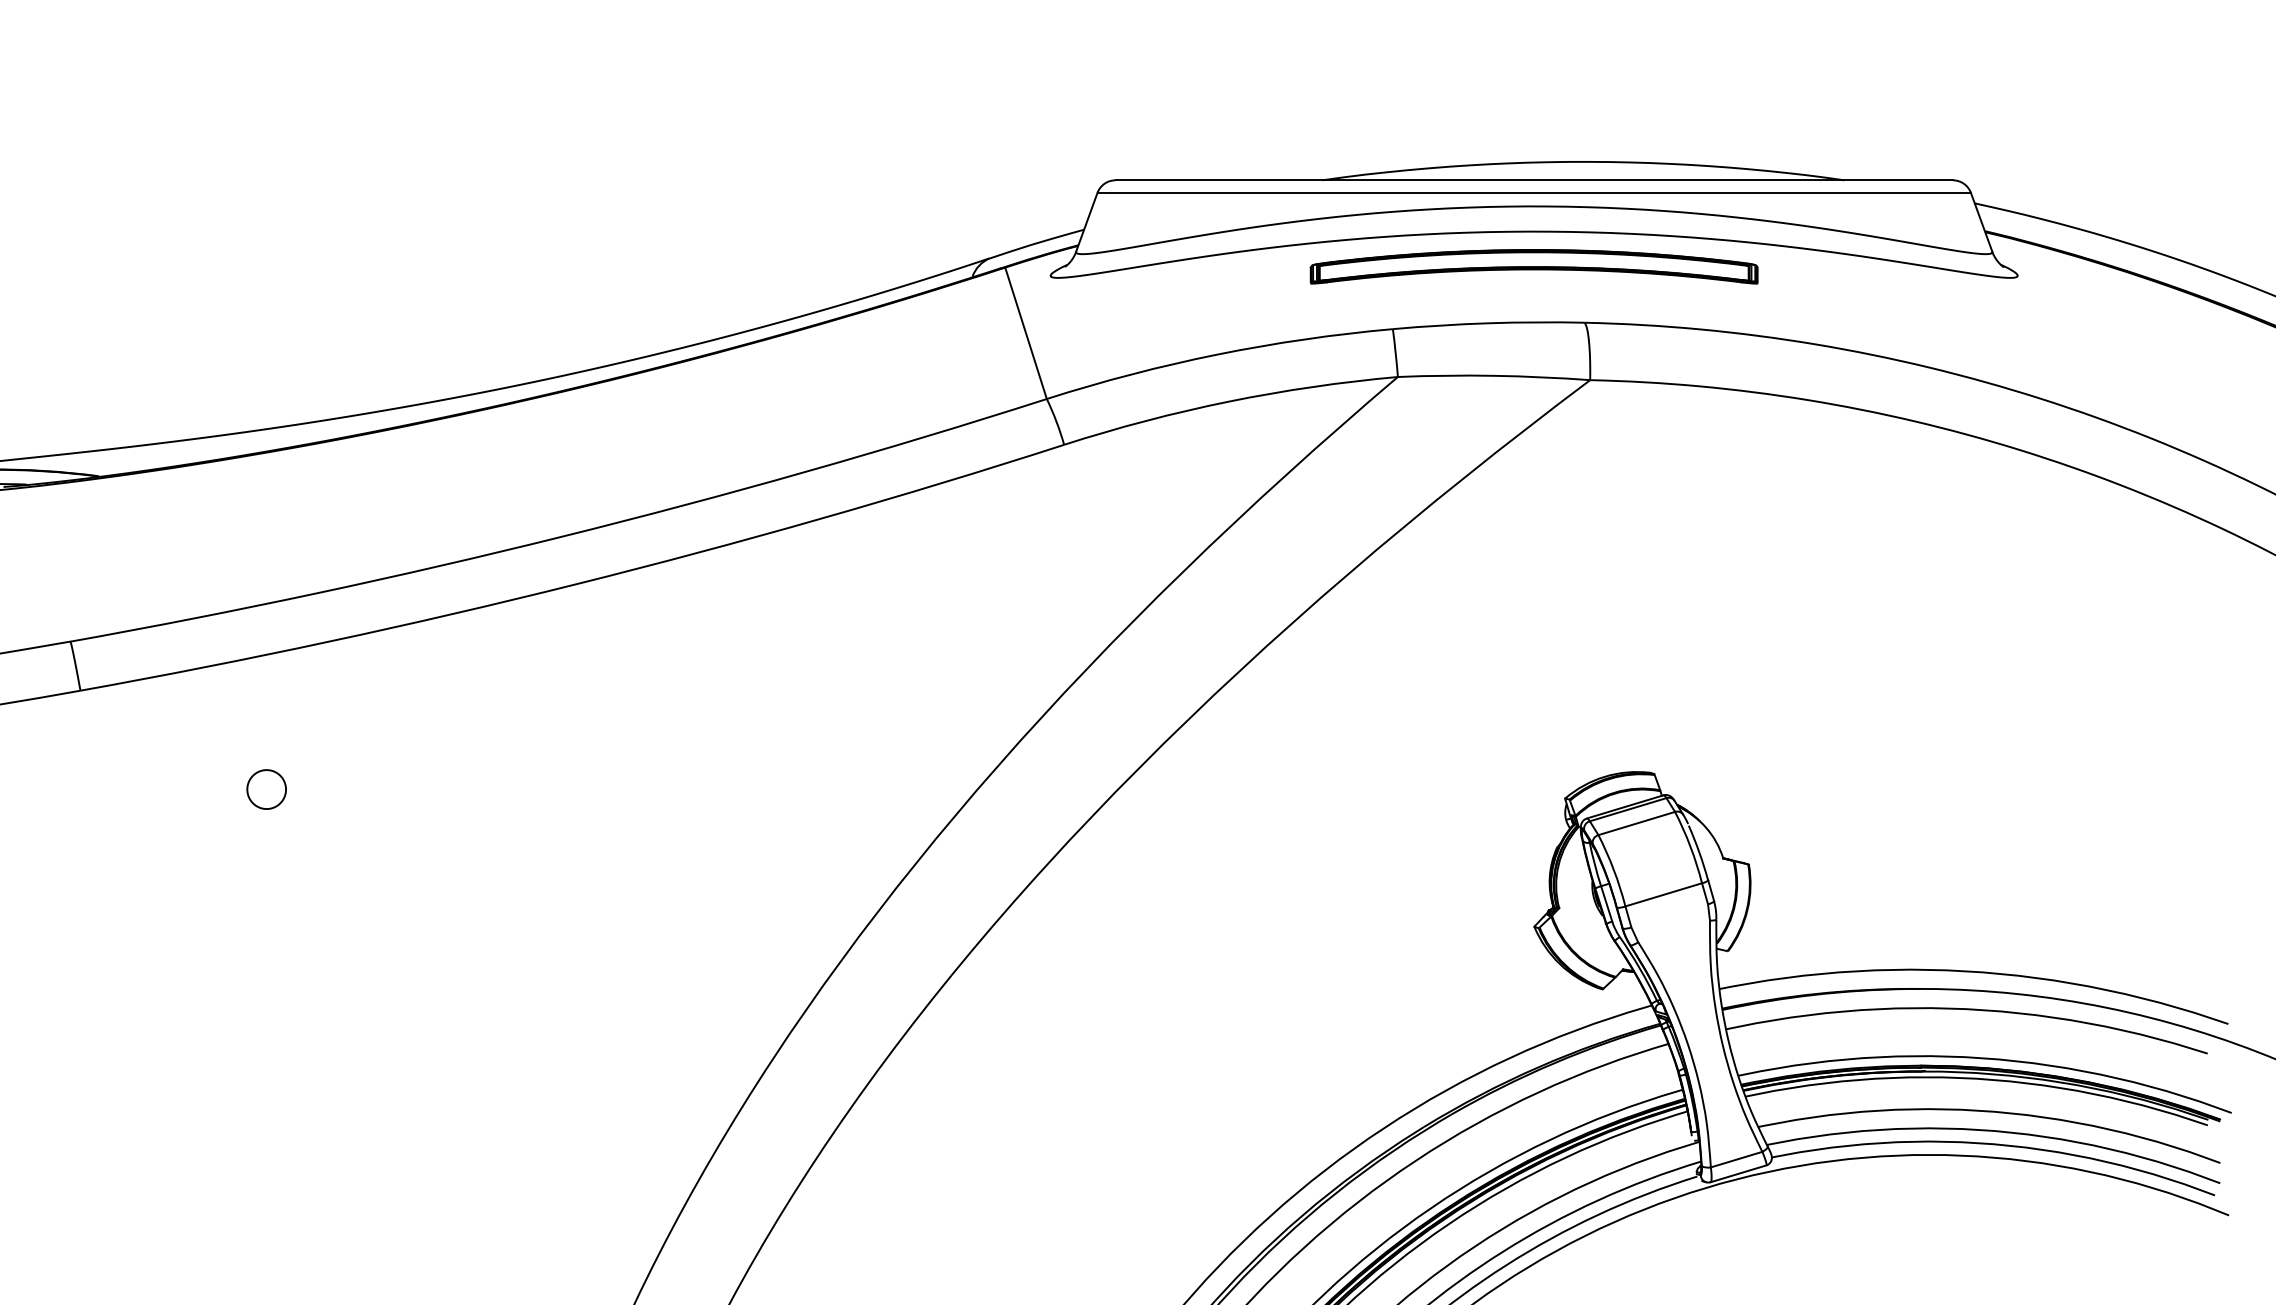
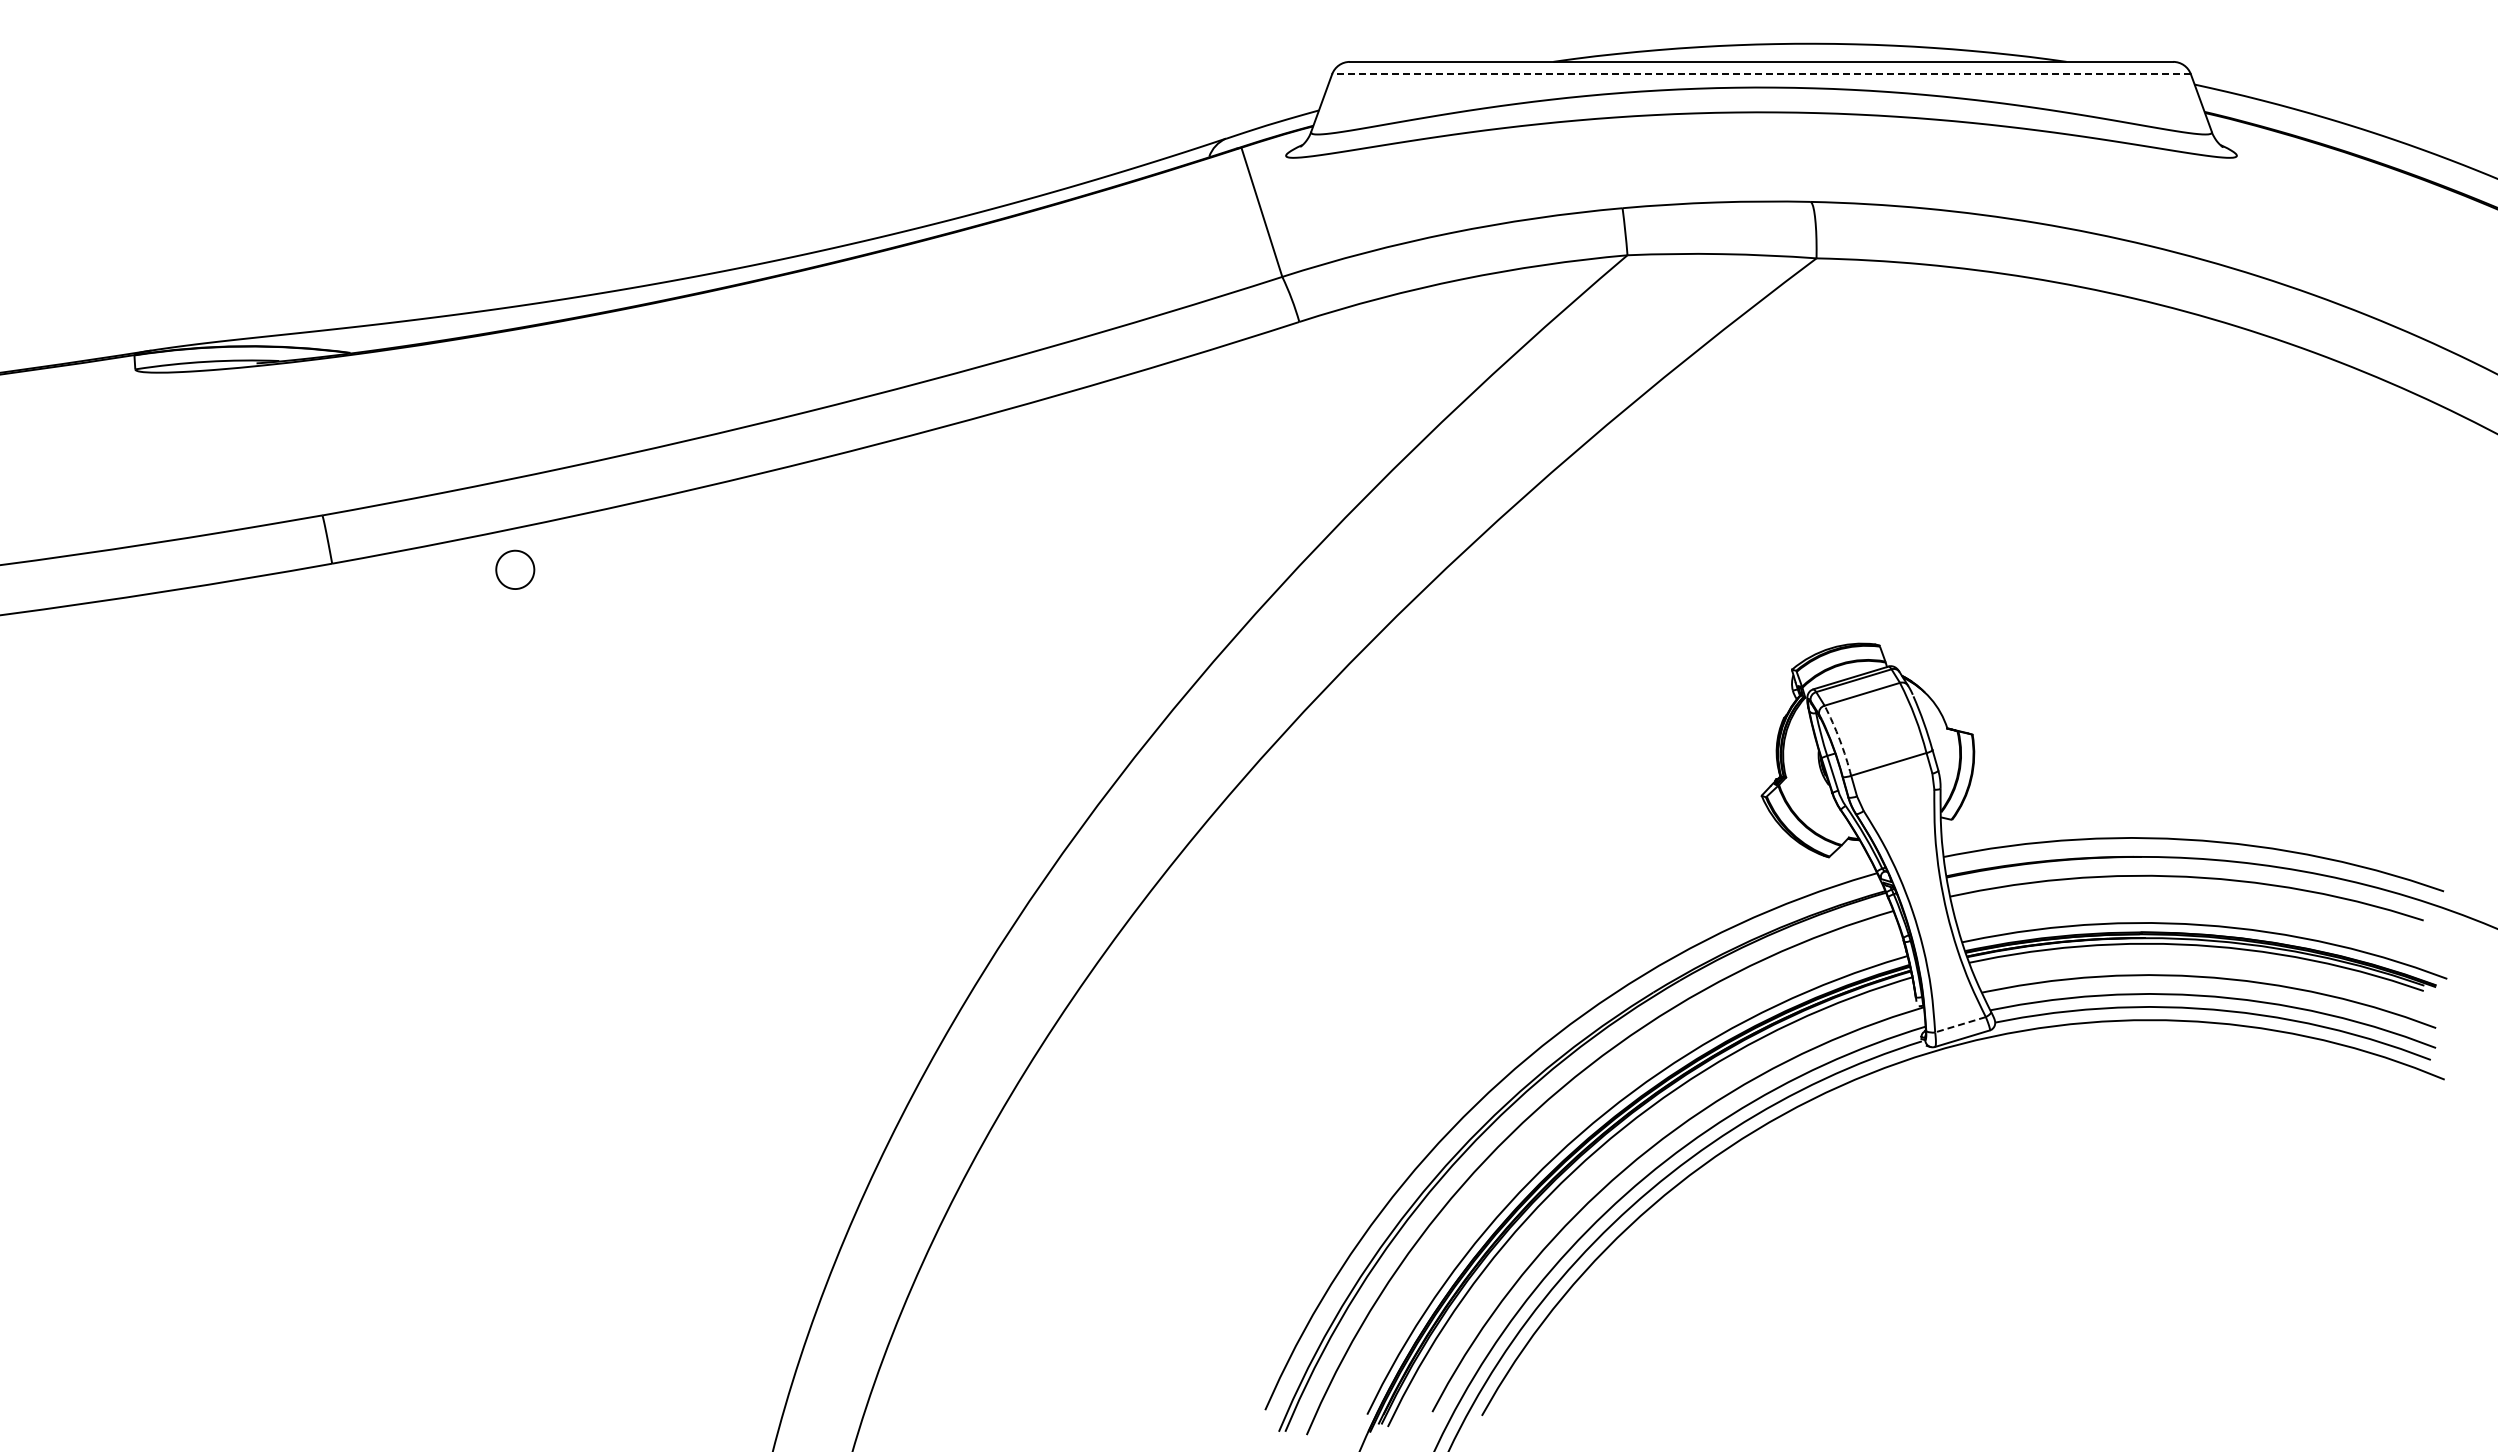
line: (1534, 193) -> (1761, 74), solid -> dashed
part: (1534, 266) -> (1761, 146), removed
part: (266, 789) -> (515, 569), moved
arc: (1613, 870) -> (1839, 740), solid -> dashed
line: (1736, 1159) -> (1960, 1024), solid -> dashed

